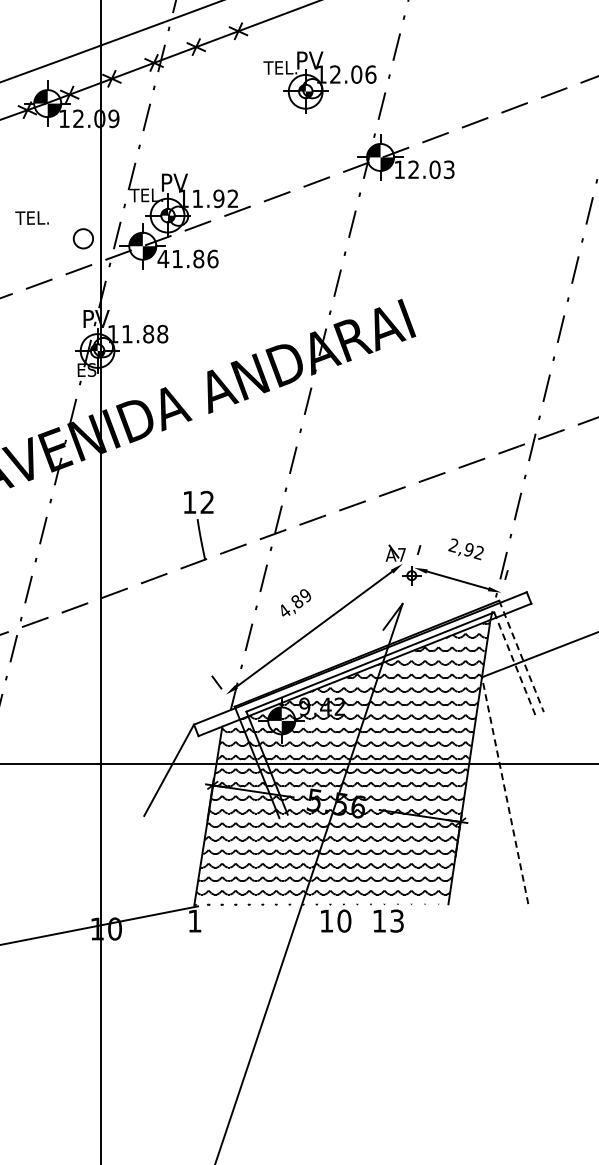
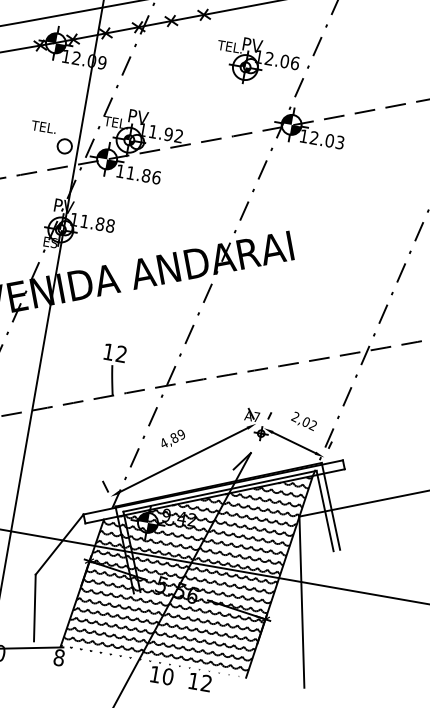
text: (31, 217) -> (43, 126), moved
text: (163, 258) -> (120, 170), 41.86 -> 11.86
text: (468, 549) -> (305, 421), 2,92 -> 2,02
line: (521, 656) -> (330, 506), dashed -> solid
line: (515, 664) -> (325, 511), dashed -> solid
line: (505, 790) -> (302, 602), dashed -> solid
line: (150, 860) -> (34, 607), added
text: (194, 920) -> (59, 657), 1 -> 8
text: (396, 920) -> (206, 682), 13 -> 12

